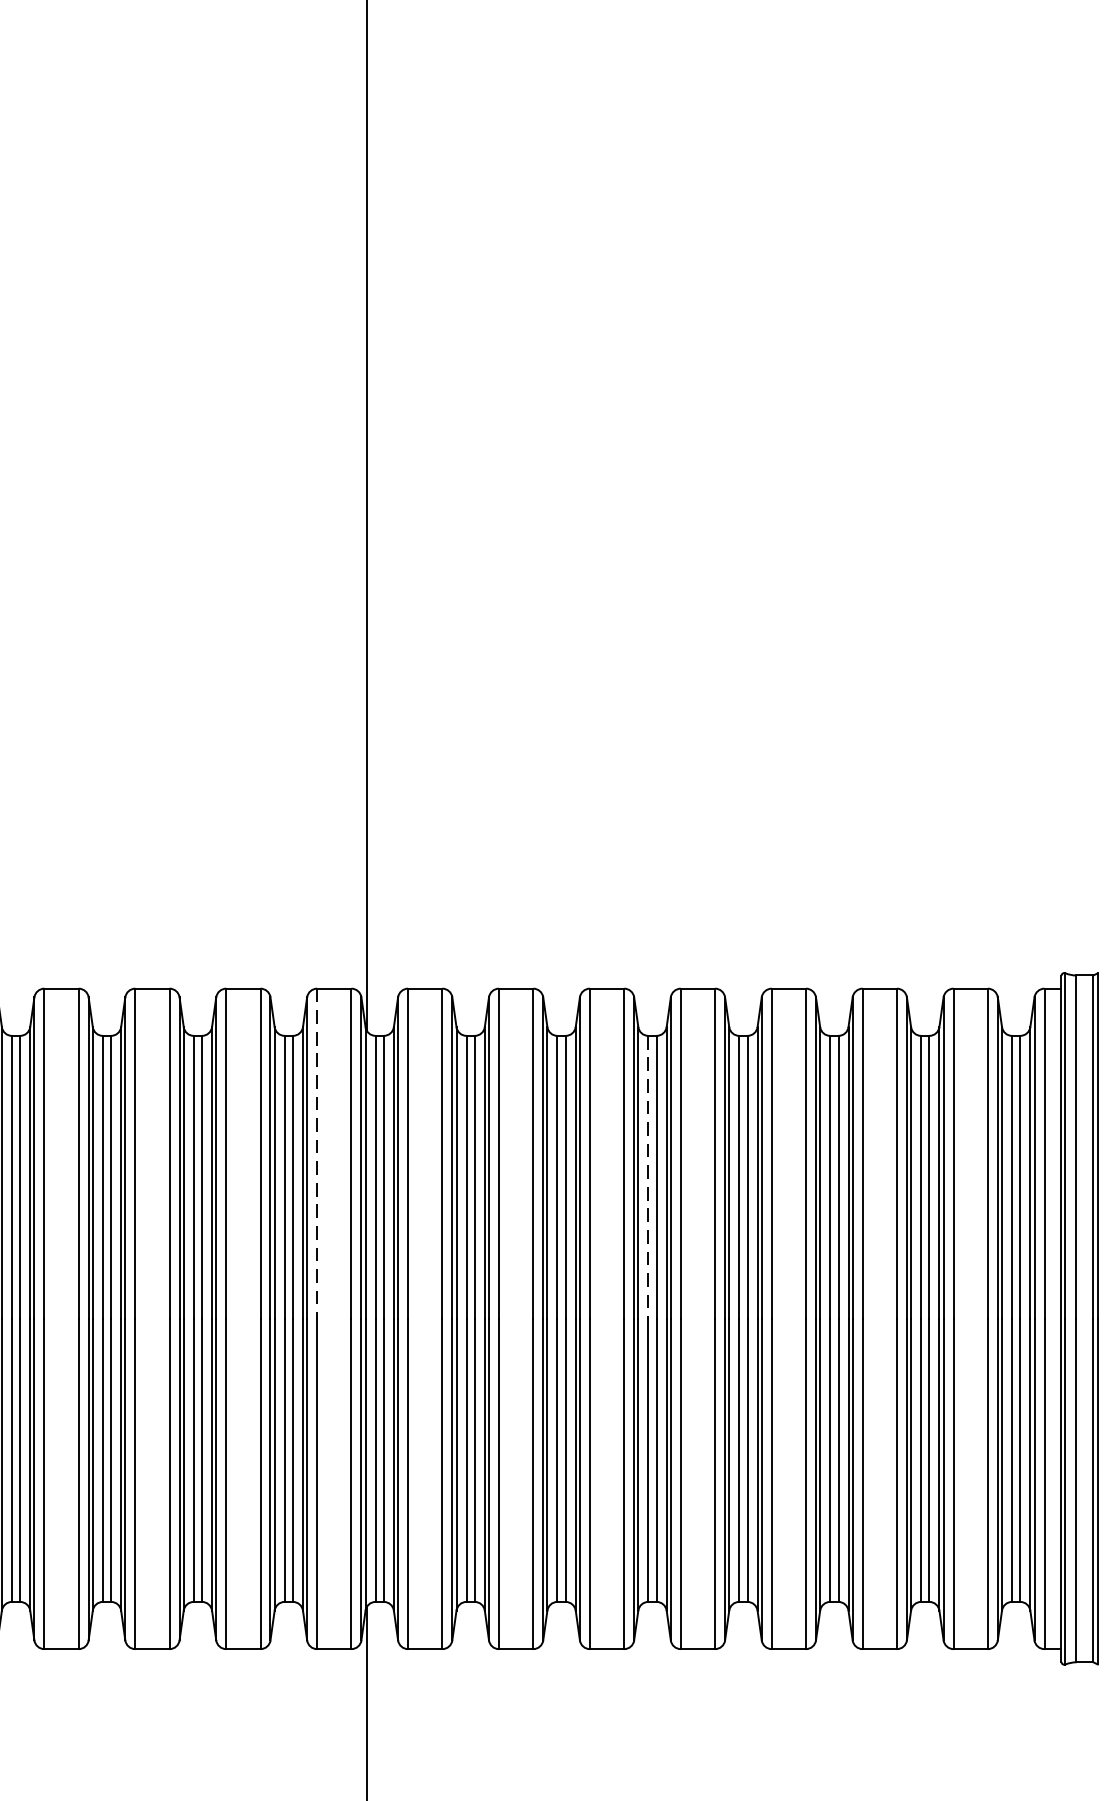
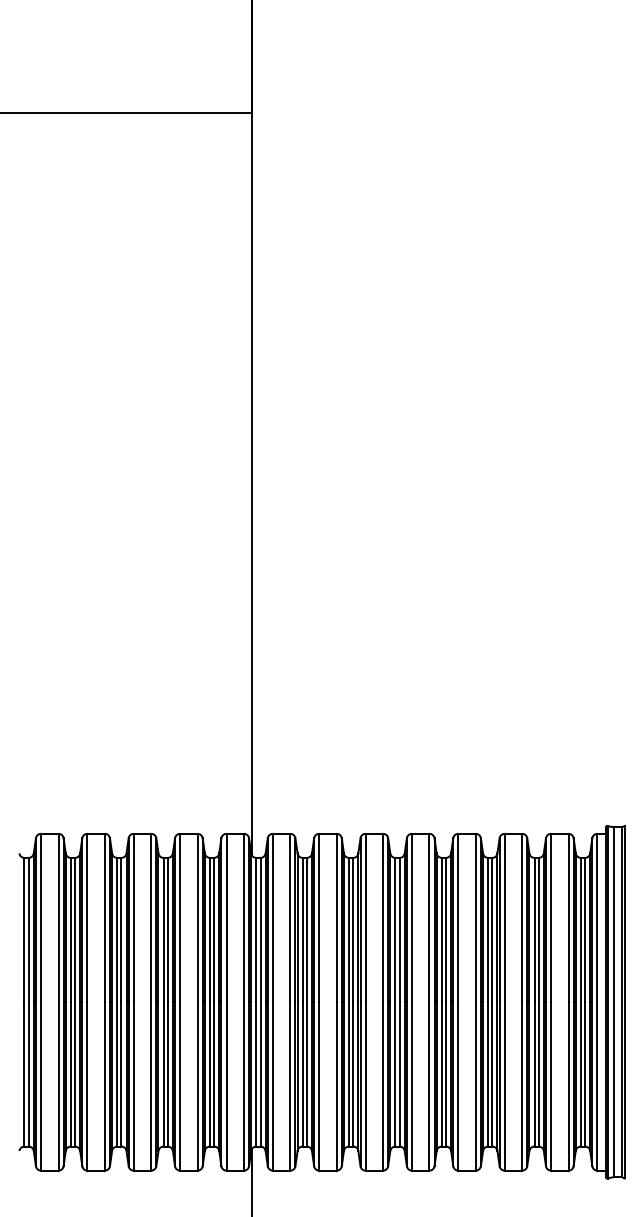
line: (317, 1154) -> (226, 918), dashed -> solid
line: (648, 1178) -> (395, 930), dashed -> solid

